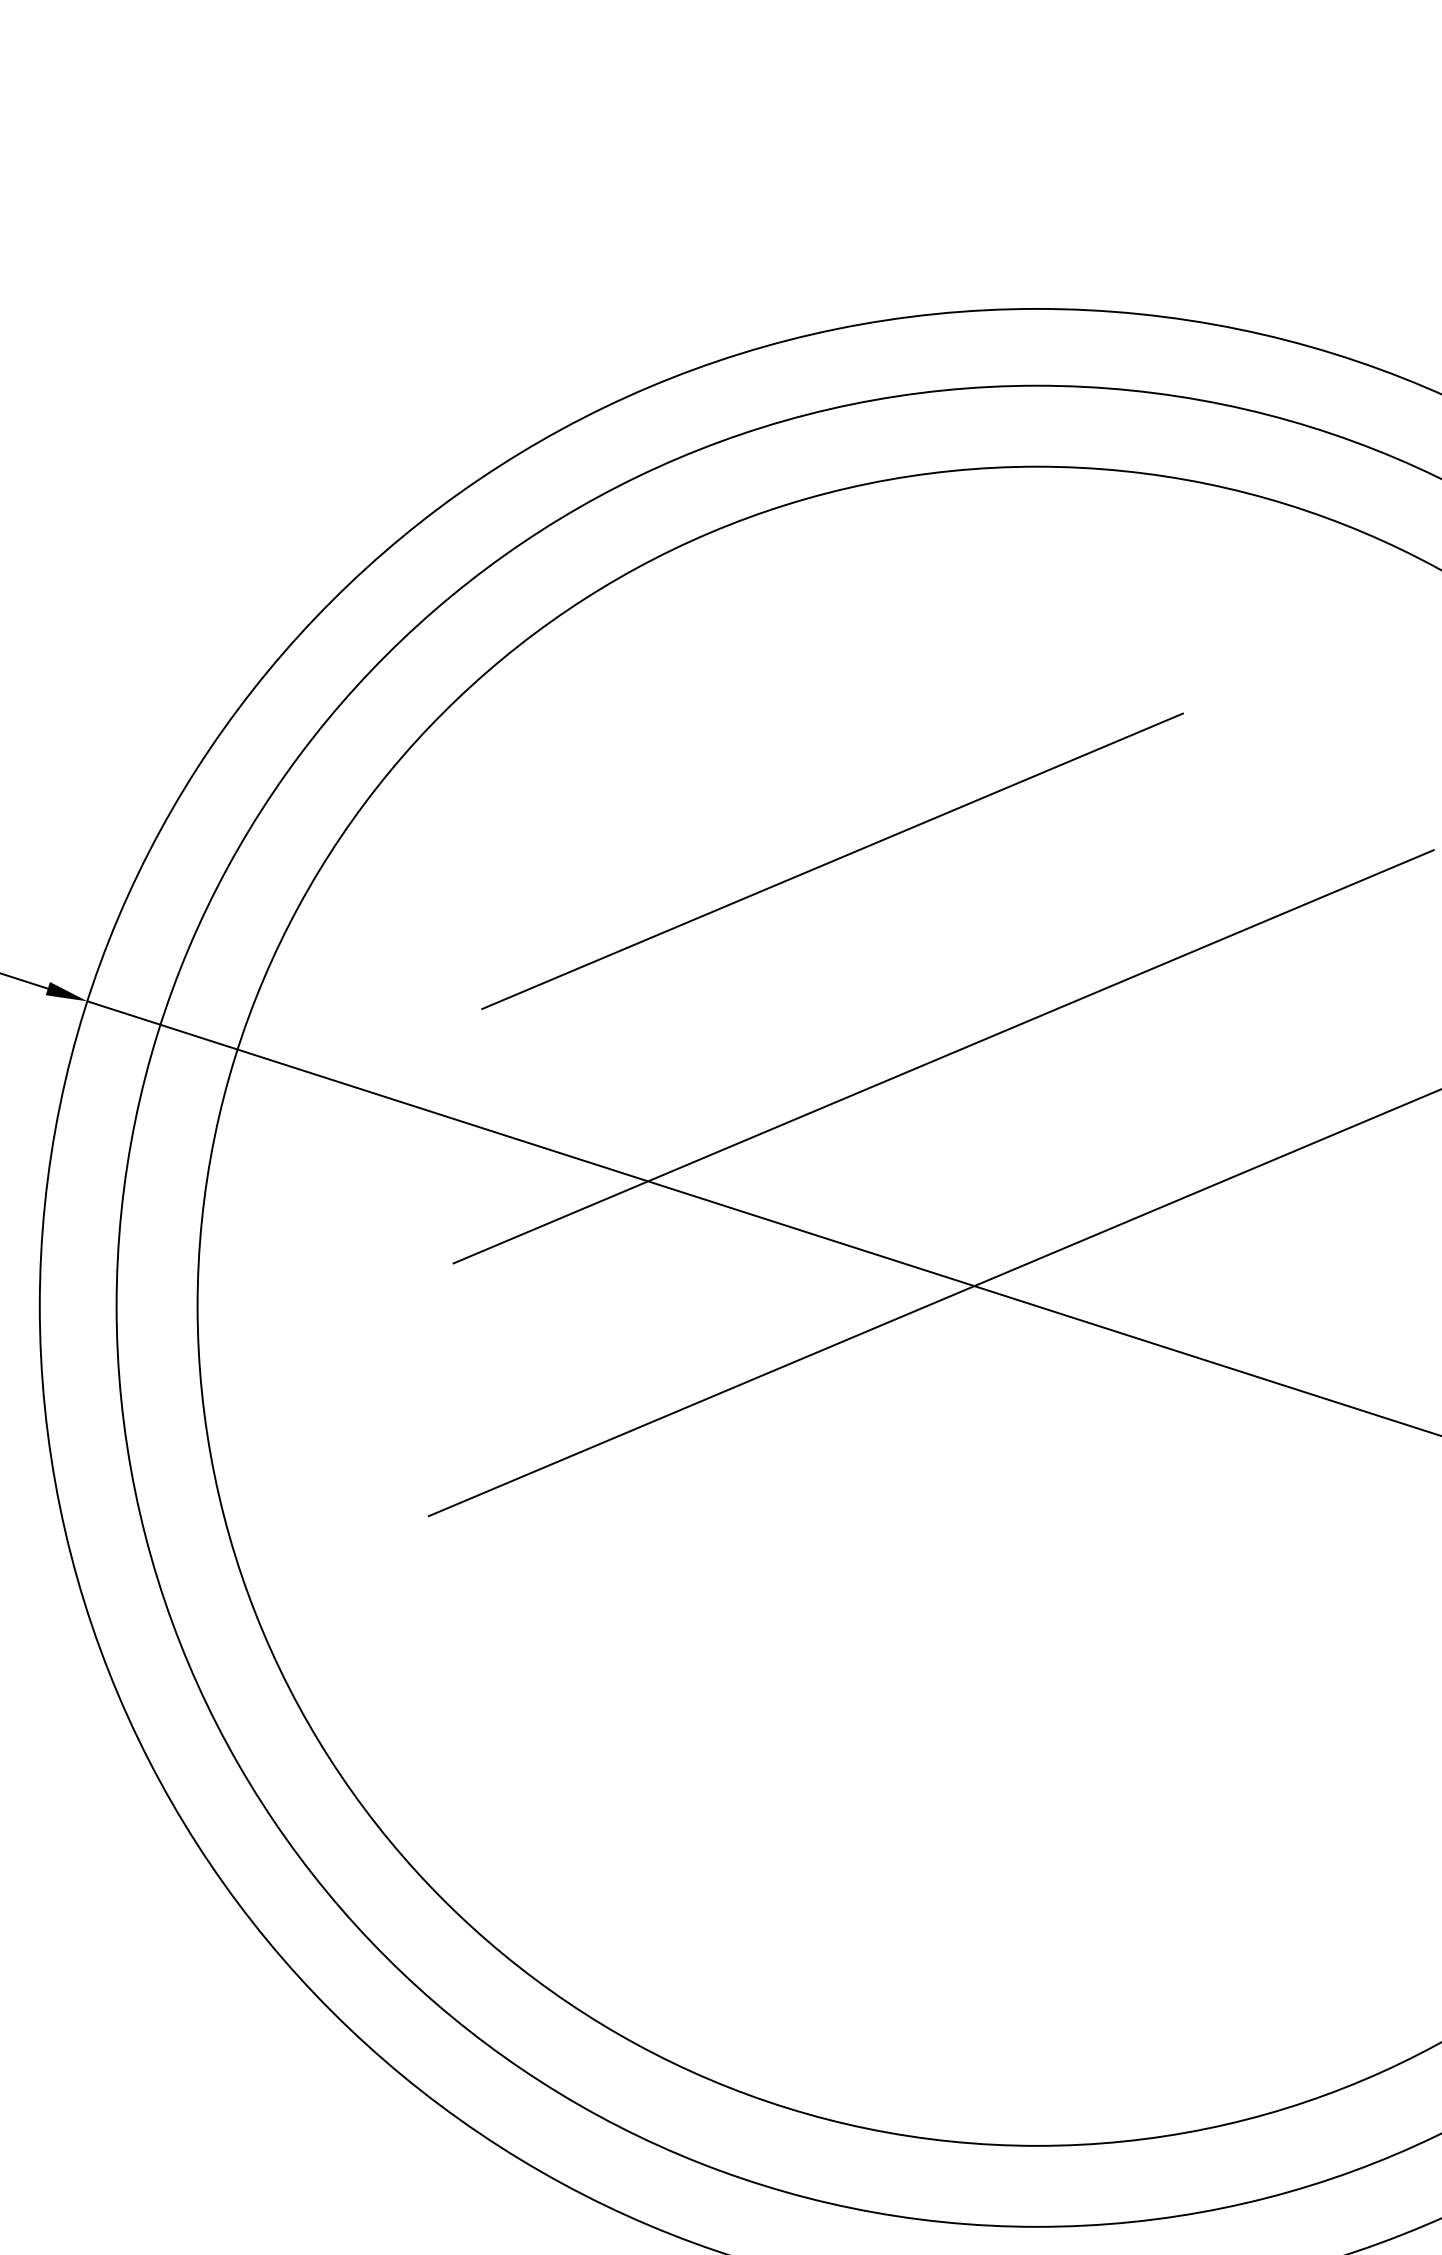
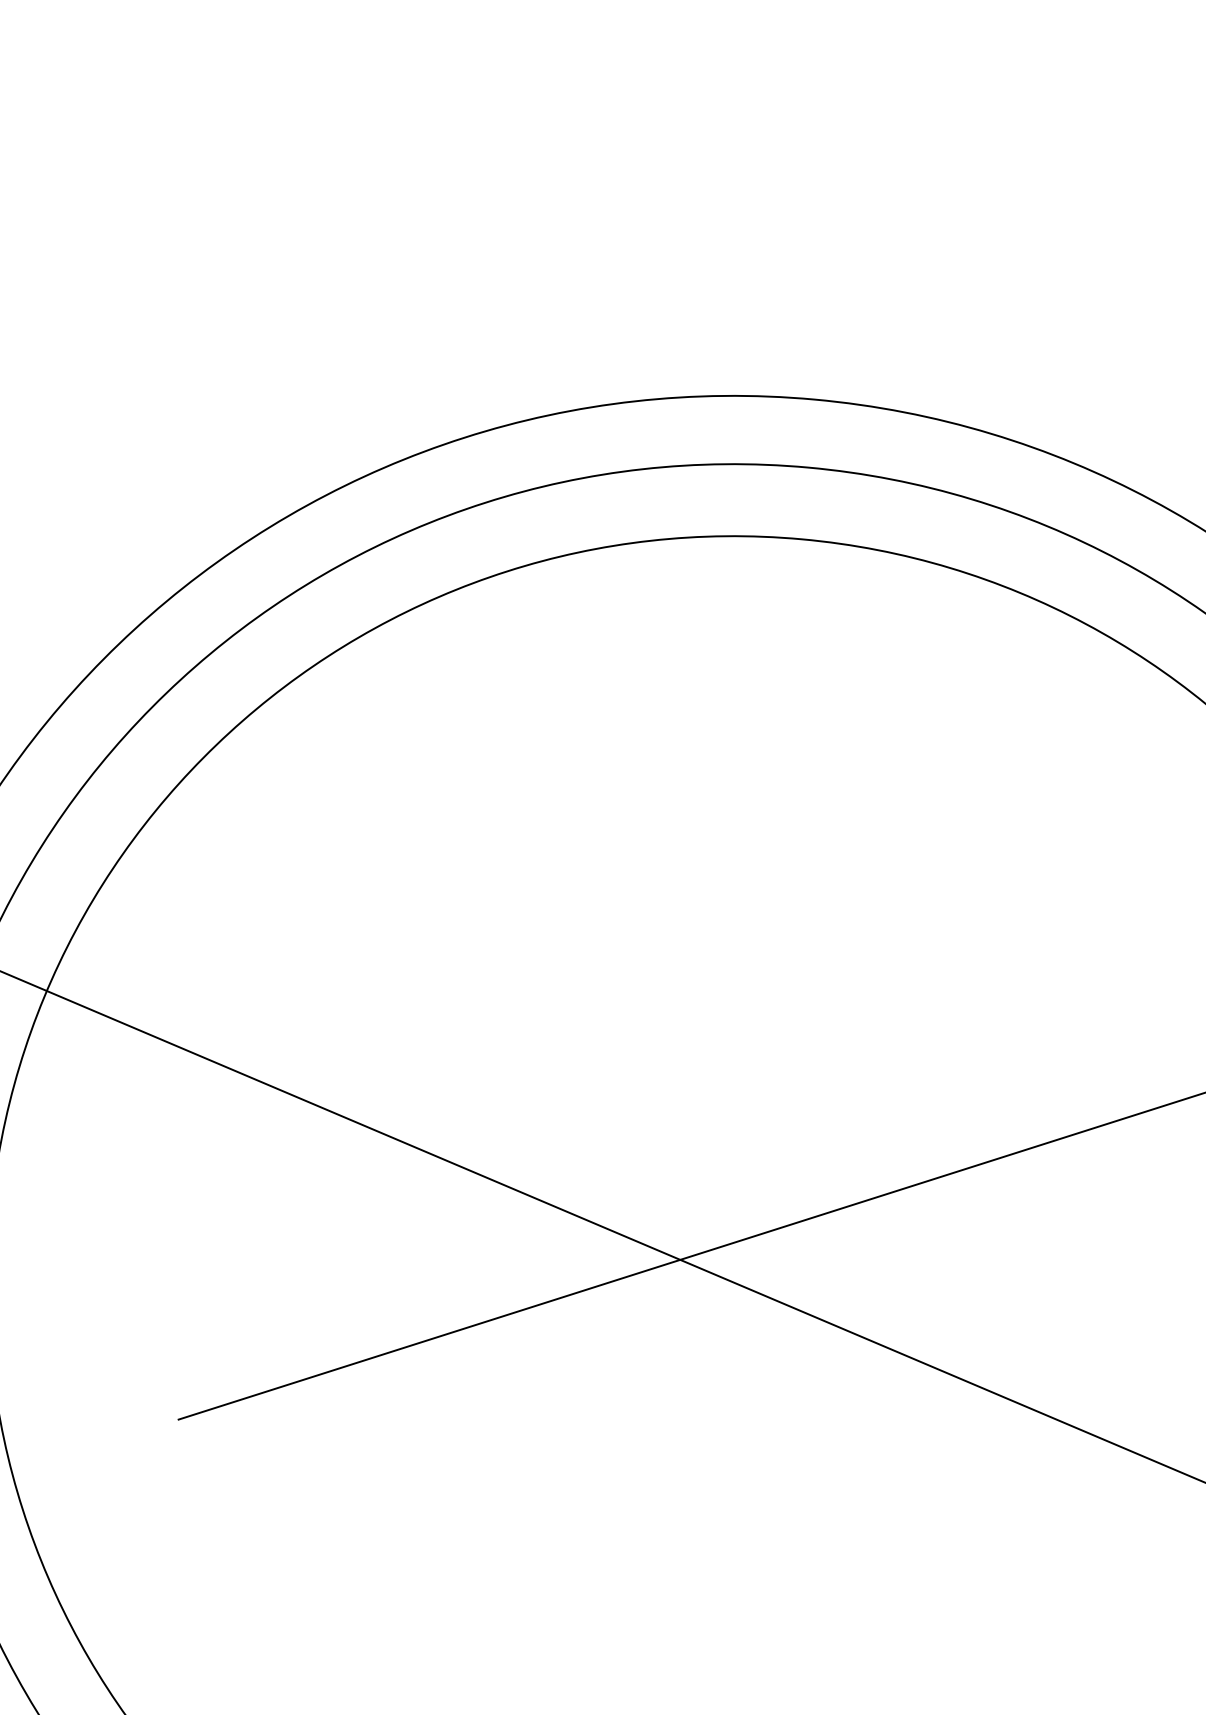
line: (832, 861) -> (588, 872), removed
line: (943, 1056) -> (671, 1054), removed

